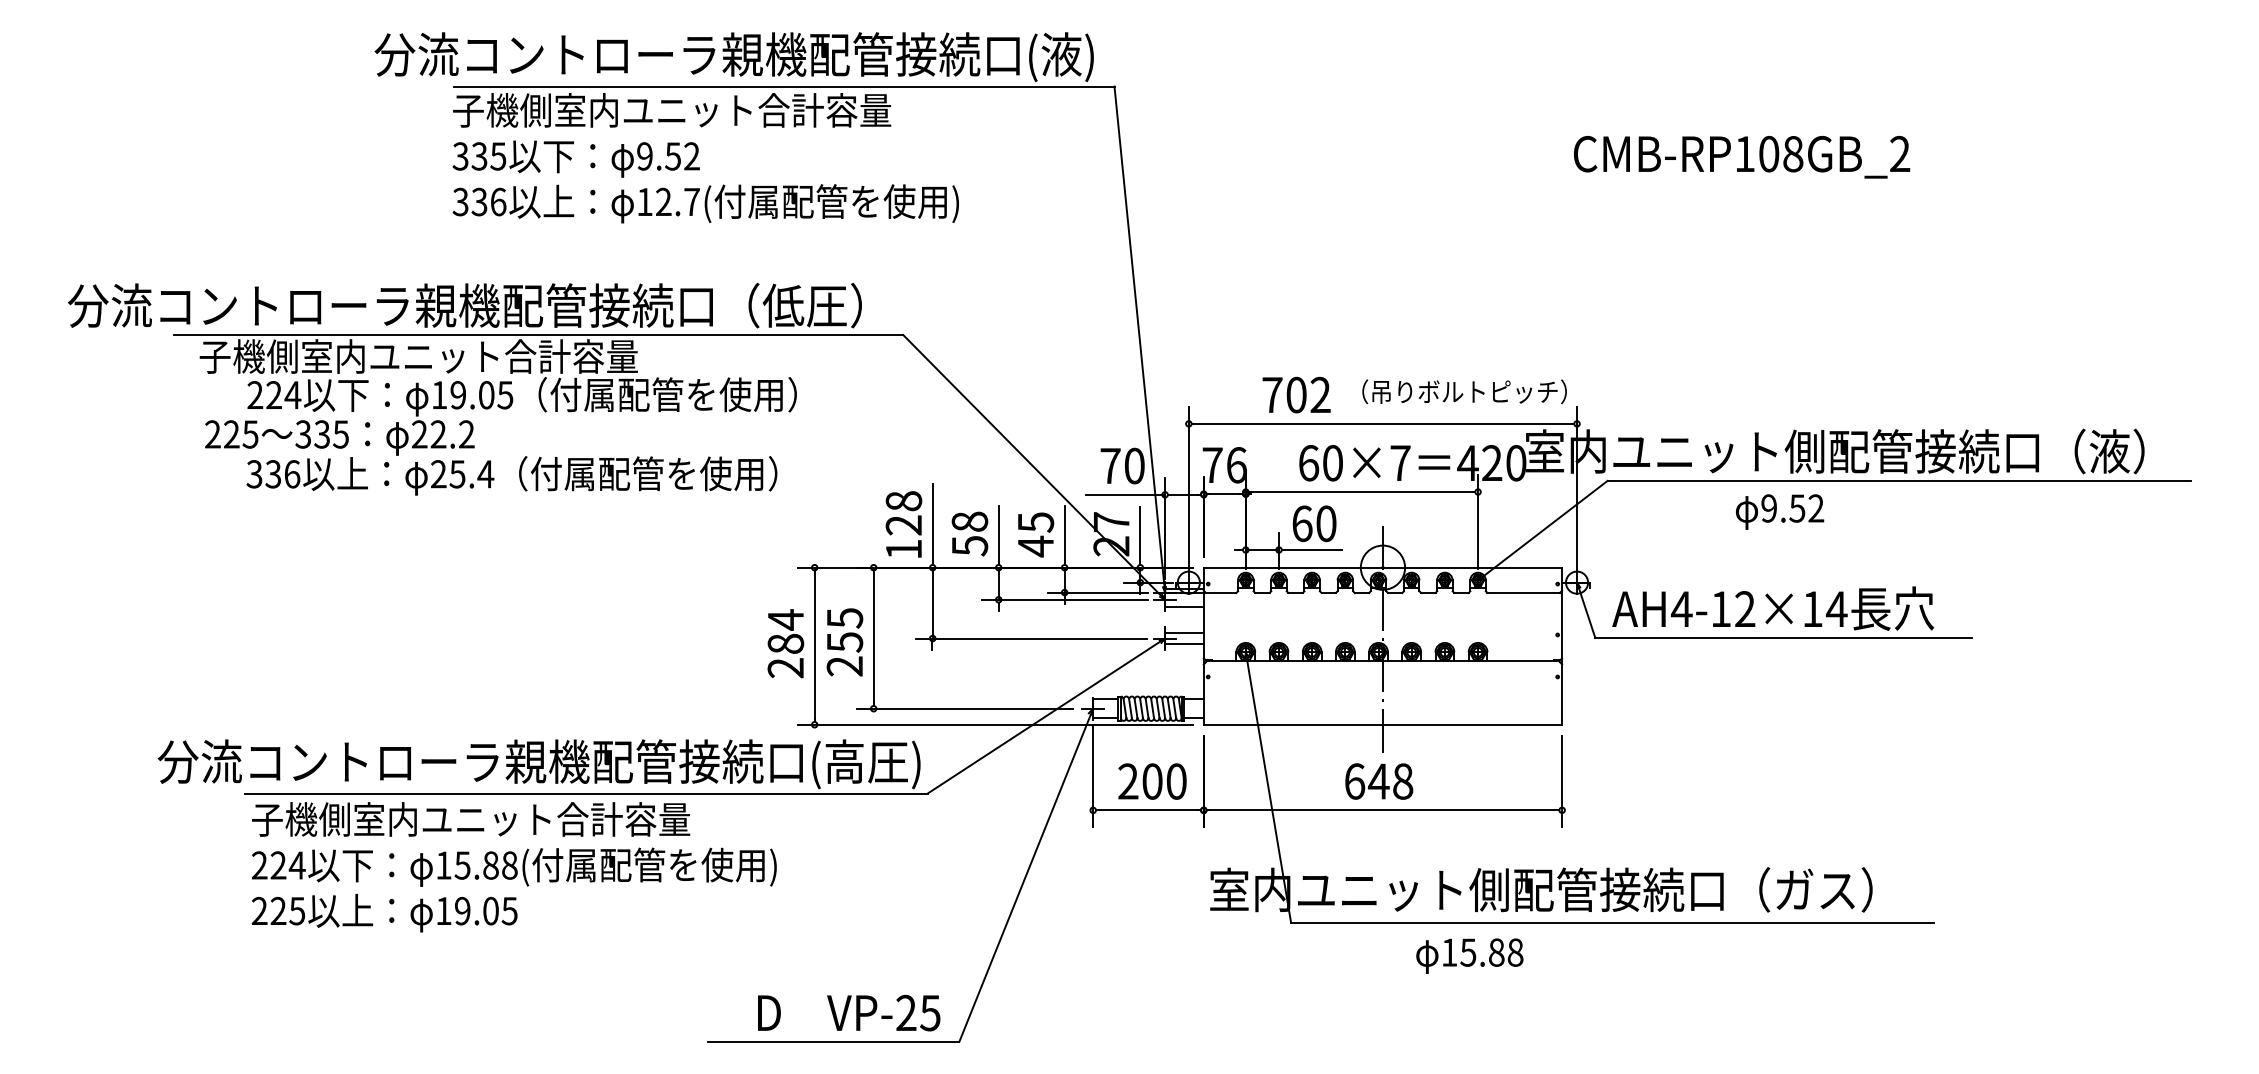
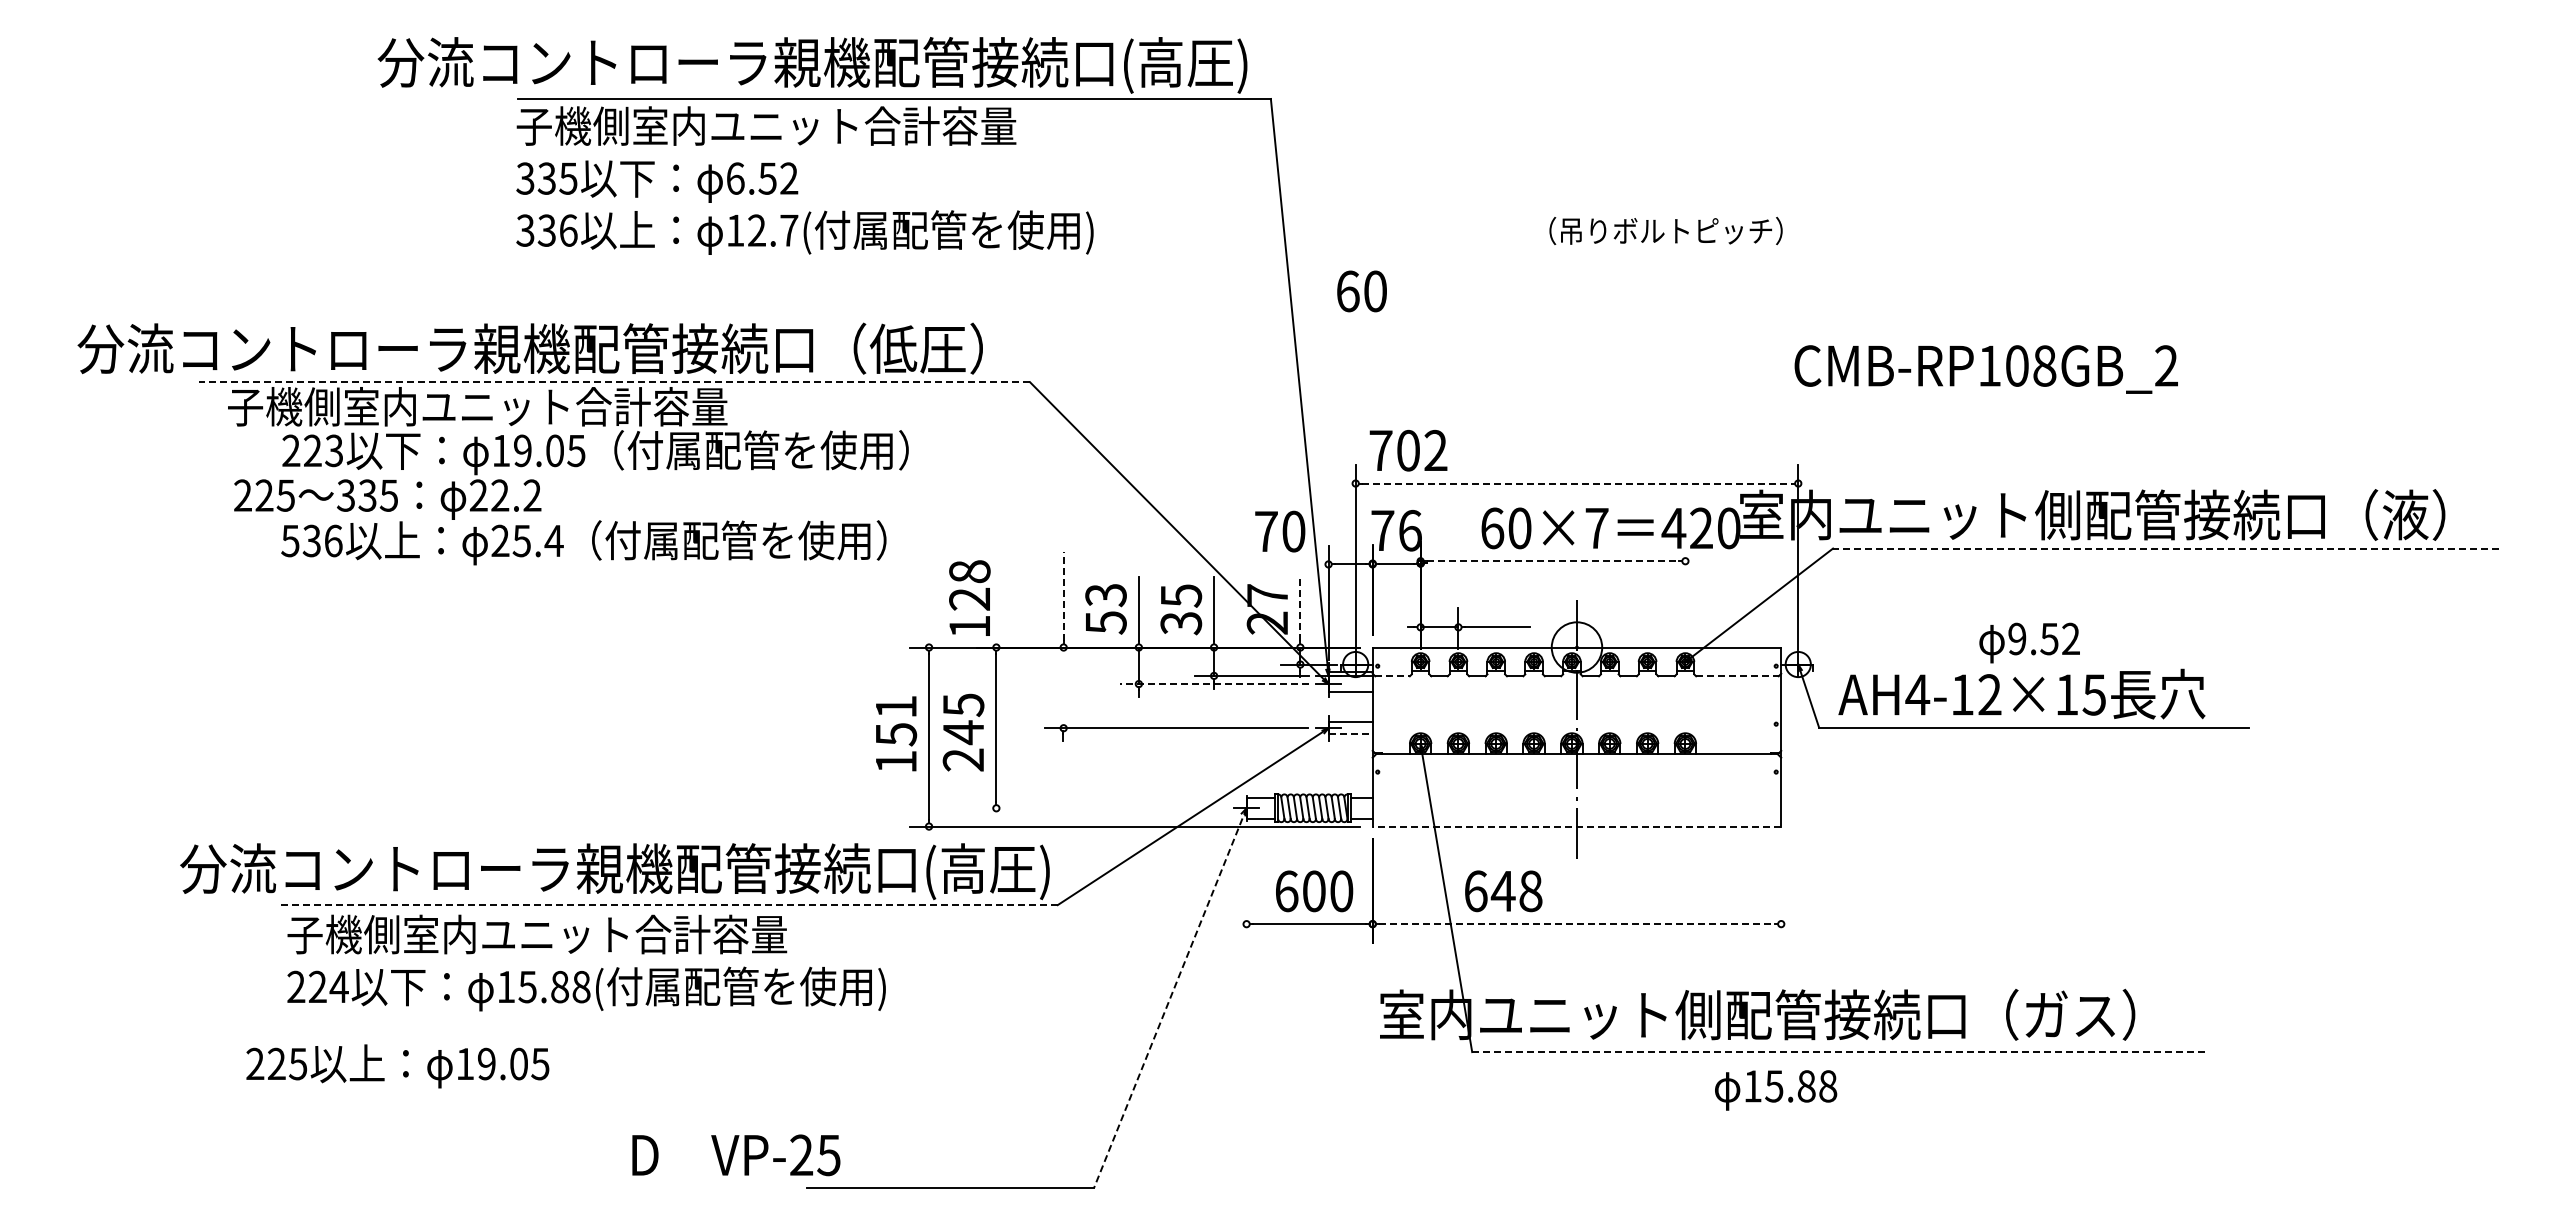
text: (706, 57) -> (805, 65), 分流コントローラ親機配管接続口(液) -> 分流コントローラ親機配管接続口(高圧)
text: (644, 156) -> (735, 178), 9.52 -> 6.52
text: (1741, 157) -> (1985, 369), moved
line: (538, 335) -> (614, 382), solid -> dashed
text: (1464, 392) -> (1665, 231), moved
text: (292, 394) -> (333, 450), 224 -> 223
text: (1296, 394) -> (1408, 450), moved
line: (1382, 423) -> (1576, 483), solid -> dashed
text: (254, 473) -> (290, 540), 336 -> 536
line: (1899, 480) -> (2165, 548), solid -> dashed
line: (1362, 492) -> (1553, 561), solid -> dashed
line: (1125, 494) -> (1283, 564), removed
text: (1779, 511) -> (2029, 642), moved
line: (932, 522) -> (1063, 596), solid -> dashed
text: (969, 522) -> (1105, 595), 58 -> 53
line: (1478, 522) -> (1685, 595), removed
text: (903, 523) -> (969, 597), moved
text: (1314, 523) -> (1361, 291), moved
line: (1140, 534) -> (1300, 609), solid -> dashed
text: (1036, 546) -> (1181, 623), 45 -> 35
line: (1222, 593) -> (1393, 676), solid -> dashed
line: (1523, 593) -> (1737, 676), solid -> dashed
line: (1065, 600) -> (1214, 684), solid -> dashed
line: (932, 602) -> (1063, 687), removed
text: (1836, 608) -> (2094, 694), AH4-12×14 -> AH4-12×15
text: (844, 642) -> (963, 732), 255 -> 245
text: (786, 643) -> (896, 733), 284 -> 151
line: (1185, 644) -> (1351, 734), solid -> dashed
line: (965, 708) -> (1100, 808), removed
line: (1382, 724) -> (1576, 826), solid -> dashed
line: (1093, 776) -> (1246, 885), removed
text: (1128, 781) -> (1286, 891), 200 -> 600
text: (1379, 781) -> (1503, 891), moved
line: (1562, 781) -> (1781, 891), removed
line: (586, 793) -> (668, 905), solid -> dashed
line: (1382, 810) -> (1576, 924), solid -> dashed
line: (1026, 875) -> (1170, 998), solid -> dashed
text: (384, 913) -> (397, 1066), moved
line: (1611, 922) -> (1837, 1052), solid -> dashed
text: (1470, 956) -> (1776, 1090), moved
text: (849, 1013) -> (736, 1155), moved

